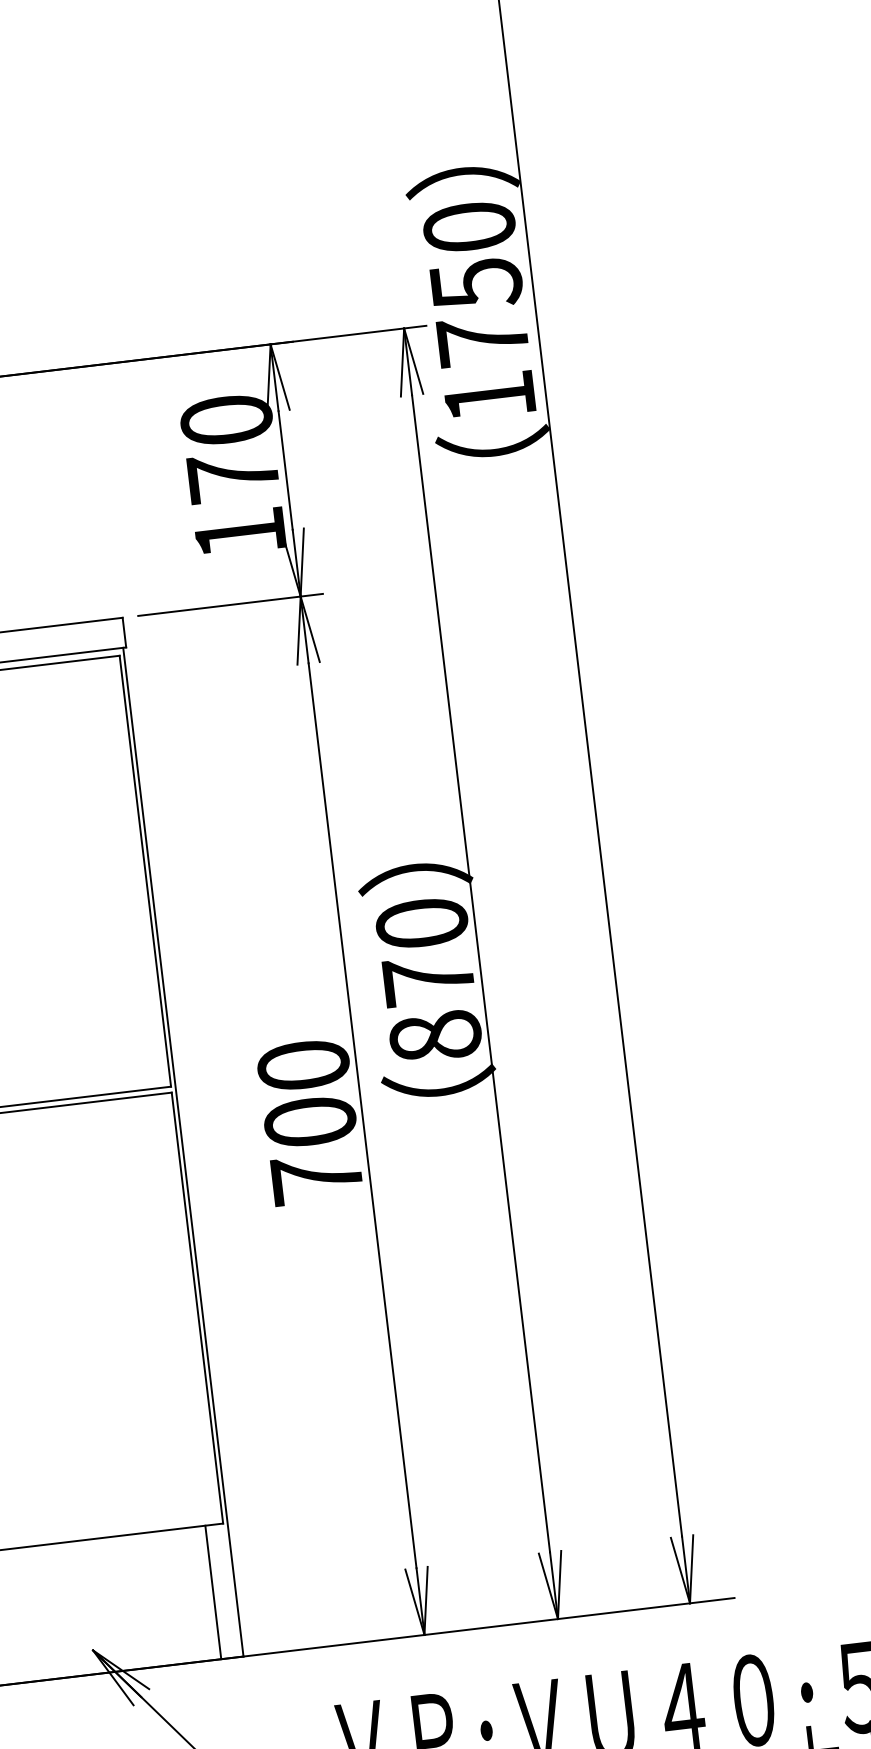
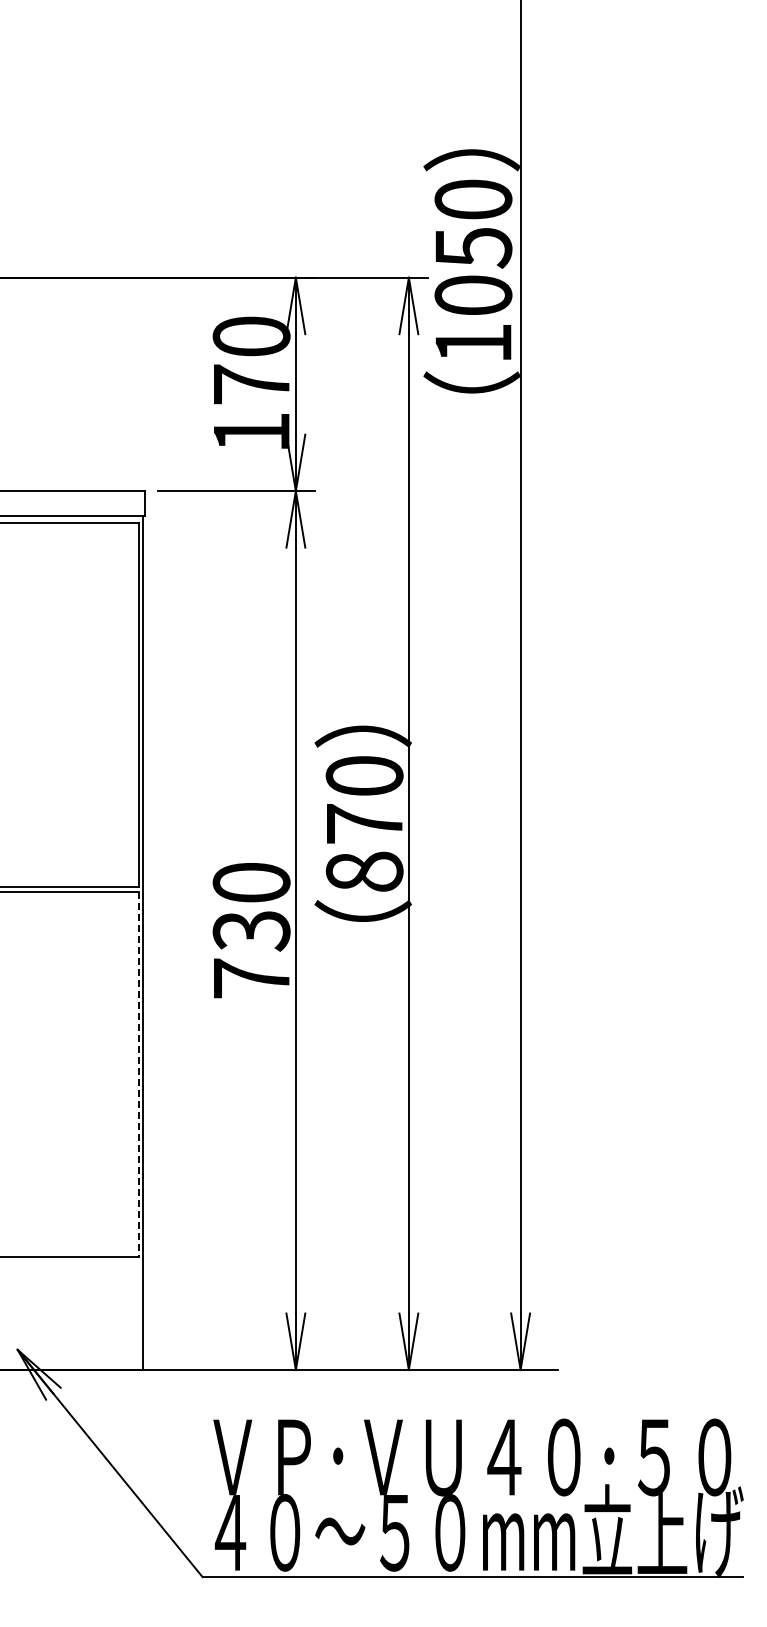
text: (482, 340) -> (473, 295), 1750 -> 1050
text: (310, 1121) -> (251, 930), 700 -> 730
line: (197, 1309) -> (138, 1075), solid -> dashed
line: (212, 1592) -> (123, 1313), removed

